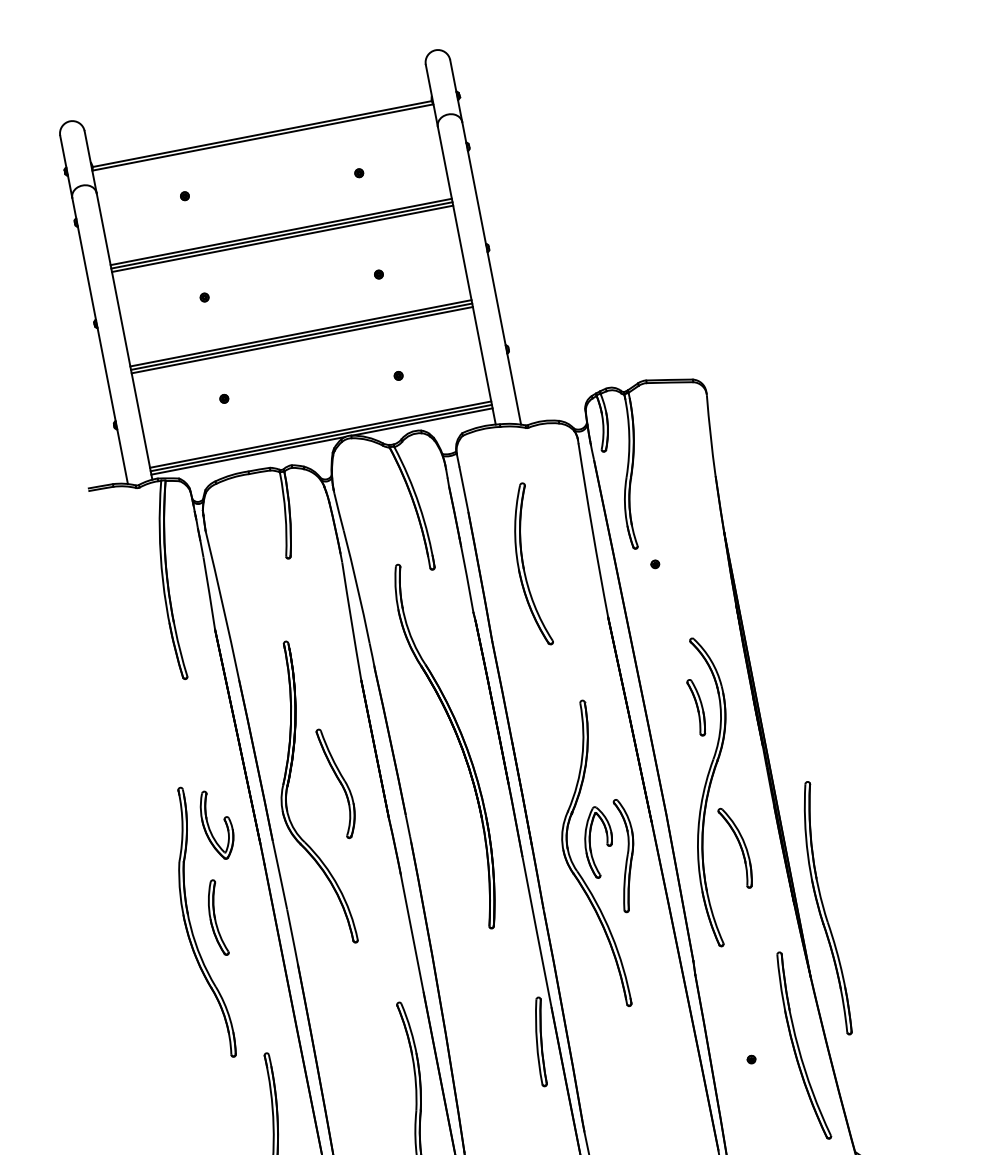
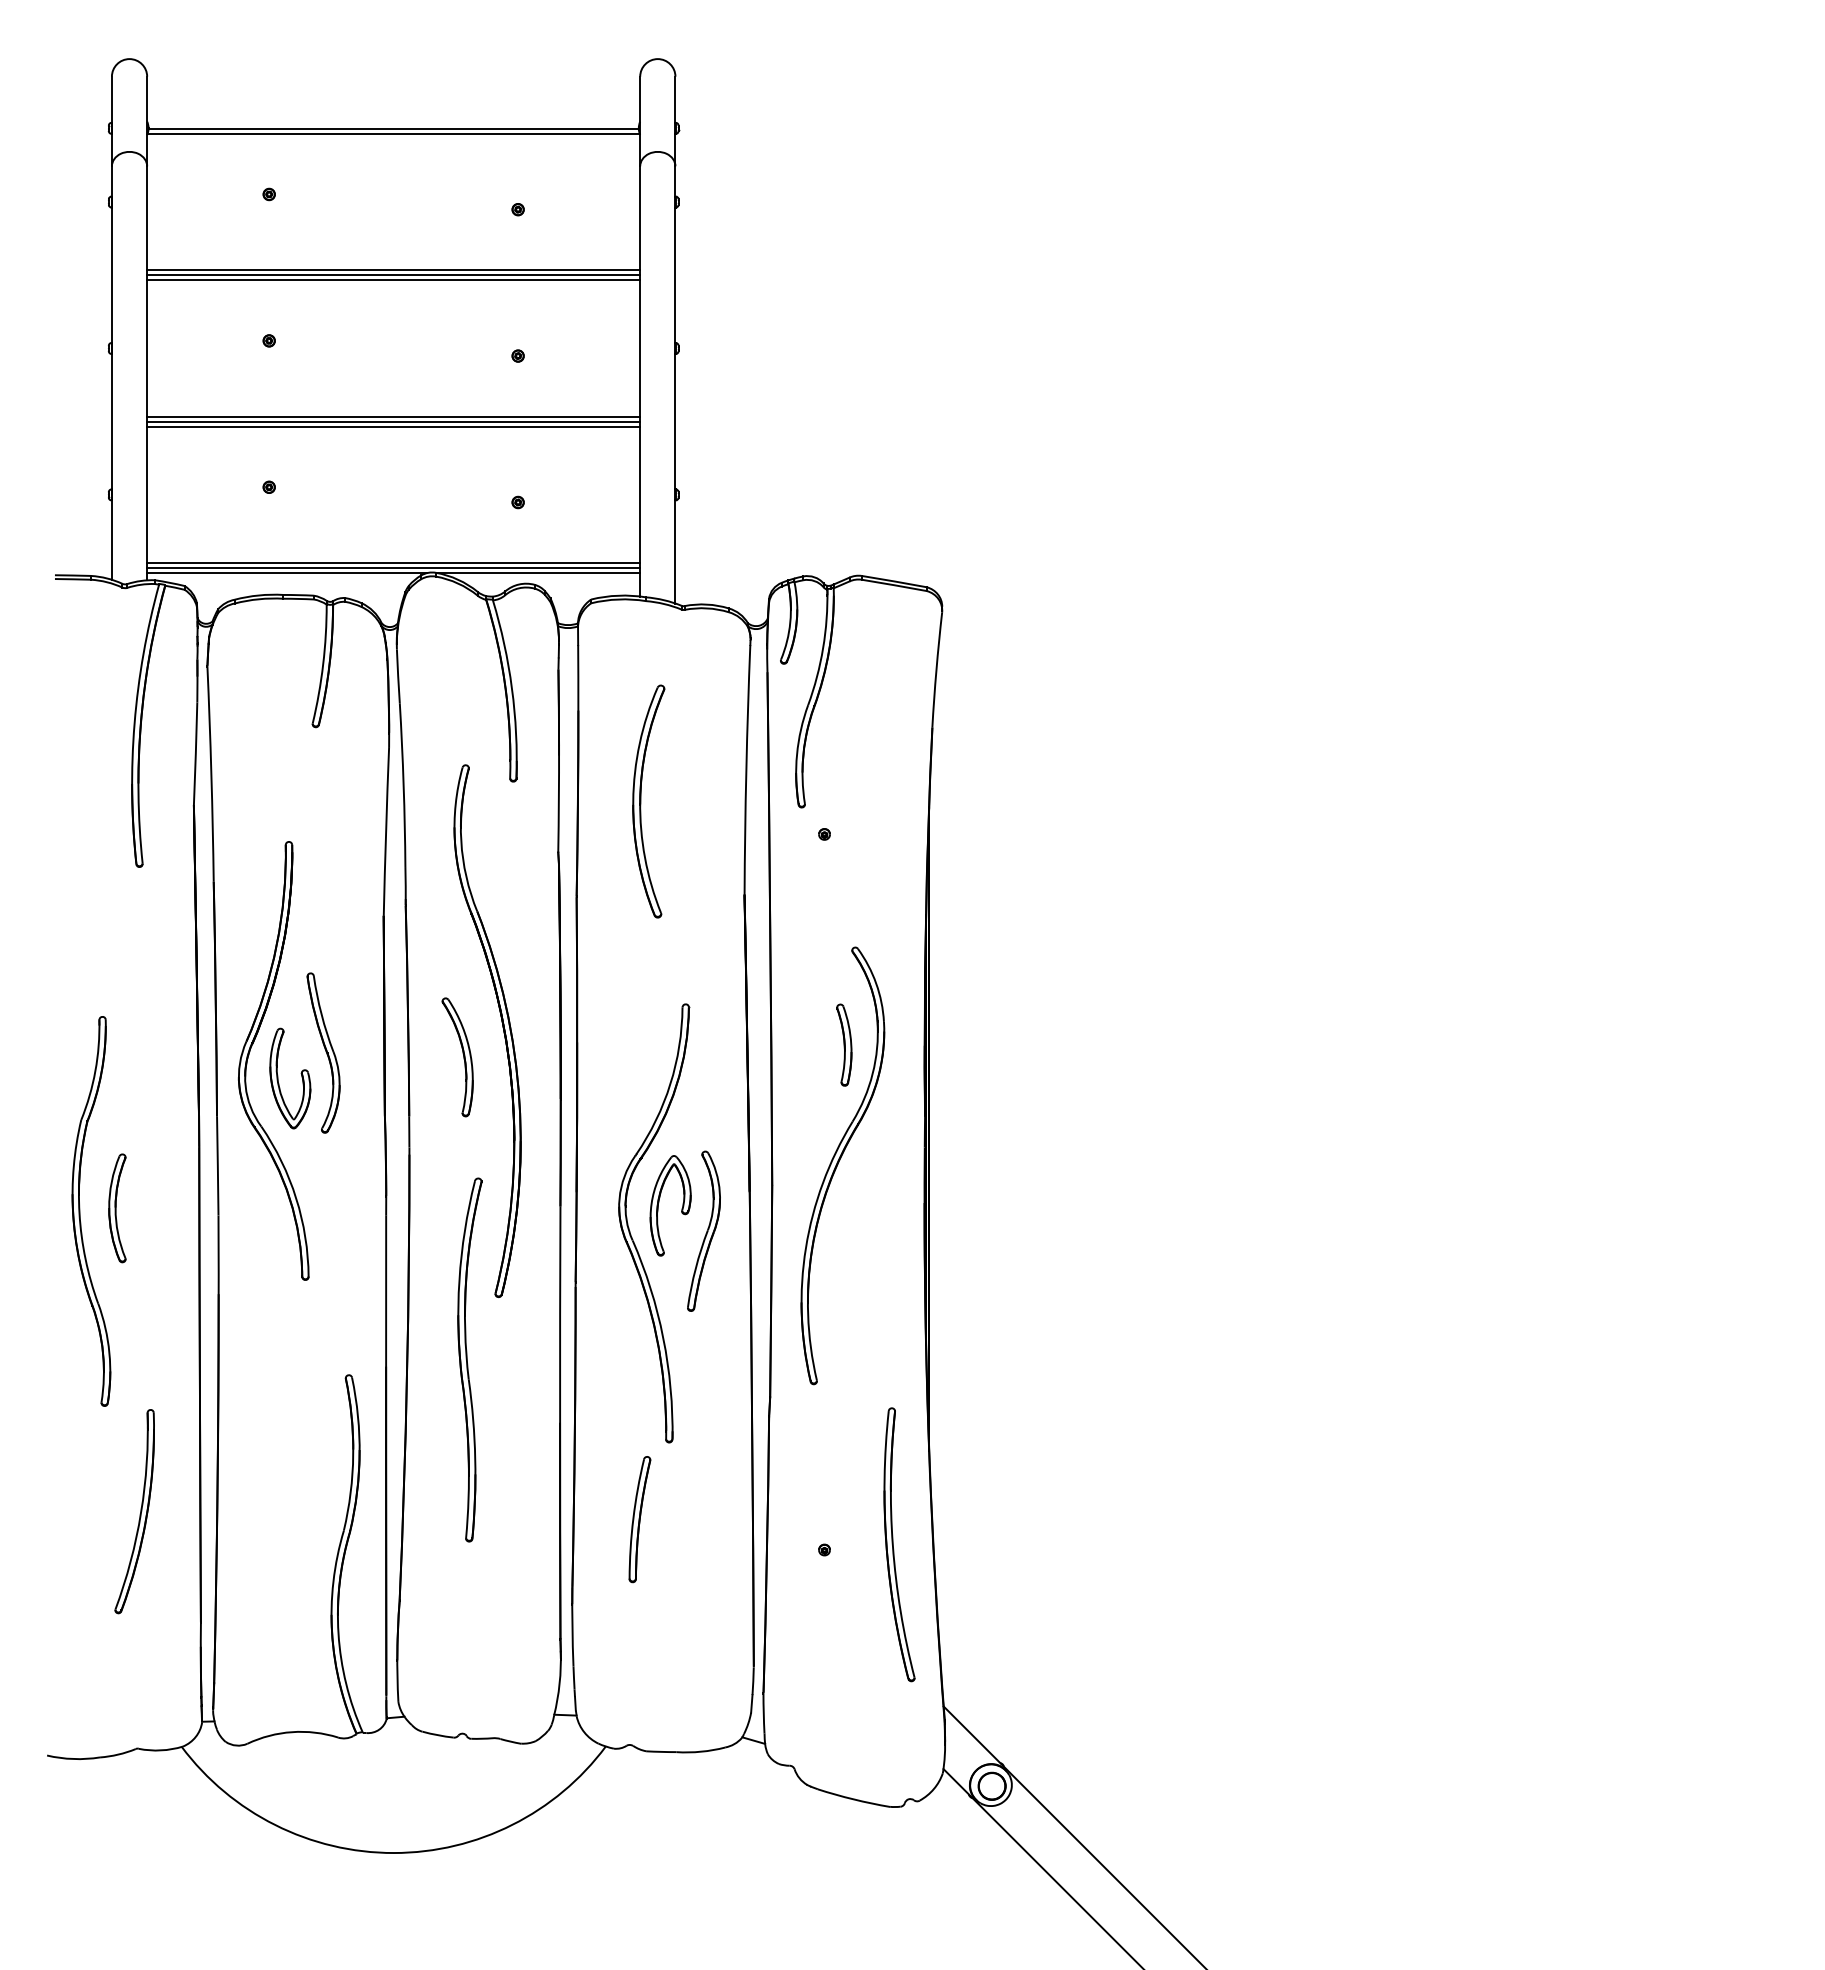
part: (225, 822) -> (301, 1077), moved
part: (736, 848) -> (457, 1057), moved
part: (825, 908) -> (469, 1359), moved
part: (541, 1041) -> (639, 1519), moved

